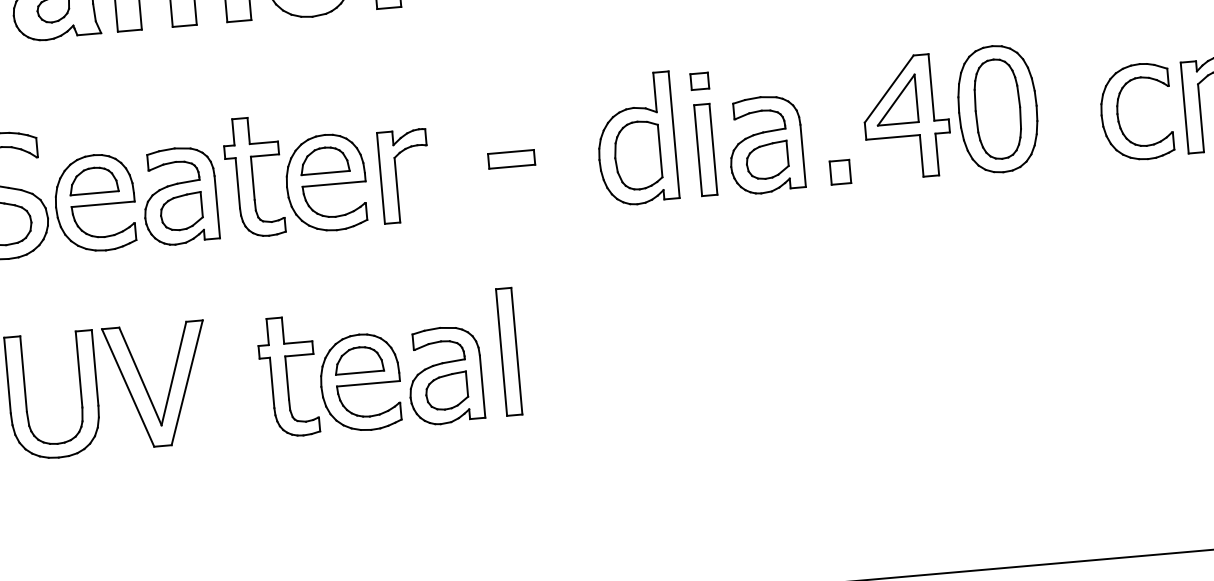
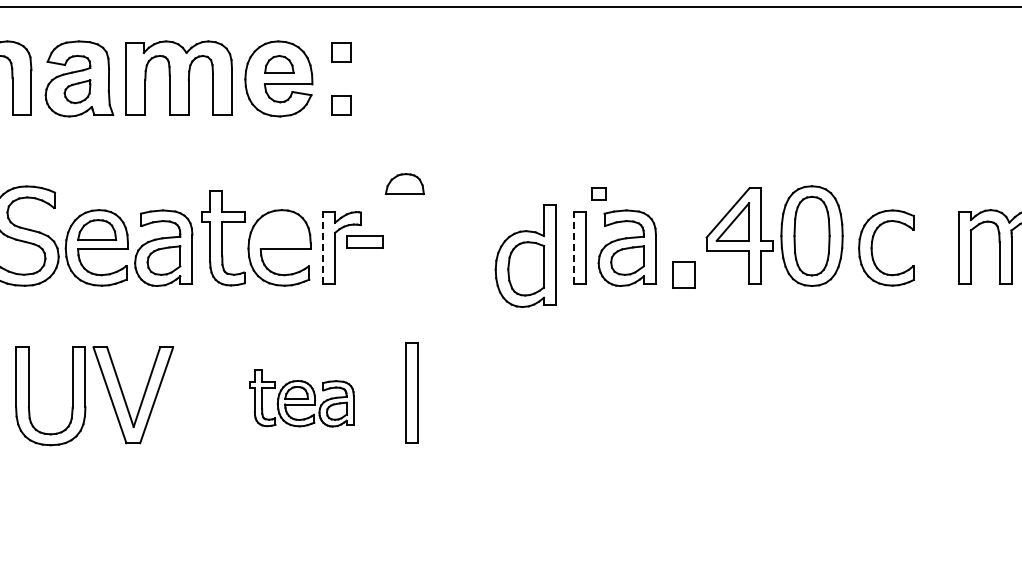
part: (699, 81) -> (598, 193), moved
part: (1118, 113) -> (872, 247), moved
part: (635, 138) -> (525, 255), moved
line: (697, 151) -> (573, 248), solid -> dashed
part: (511, 158) -> (364, 241), moved
part: (324, 159) -> (404, 183), moved
part: (839, 171) -> (683, 274), size x1.4
line: (380, 178) -> (322, 248), solid -> dashed
part: (370, 370) -> (301, 398), size x0.6

